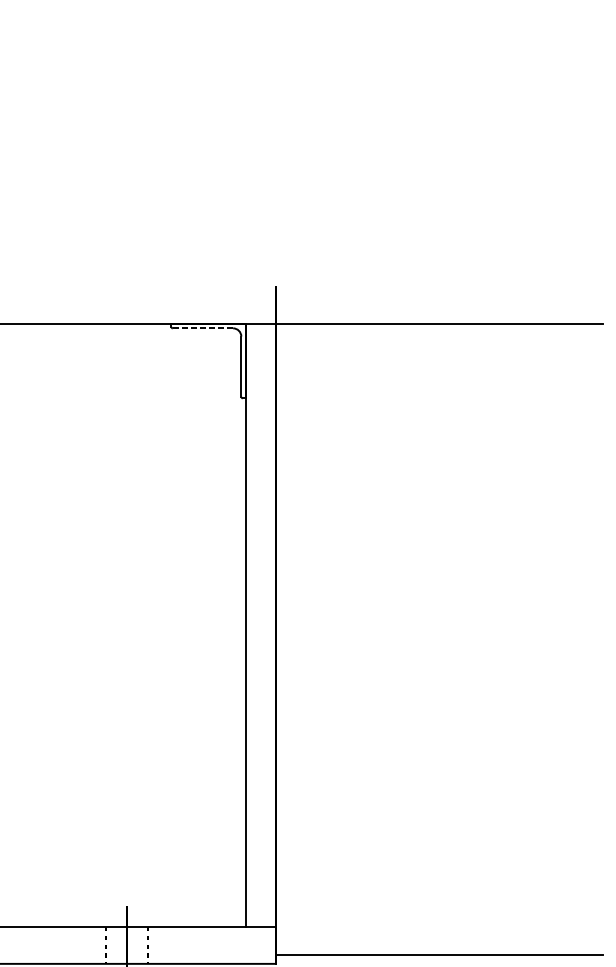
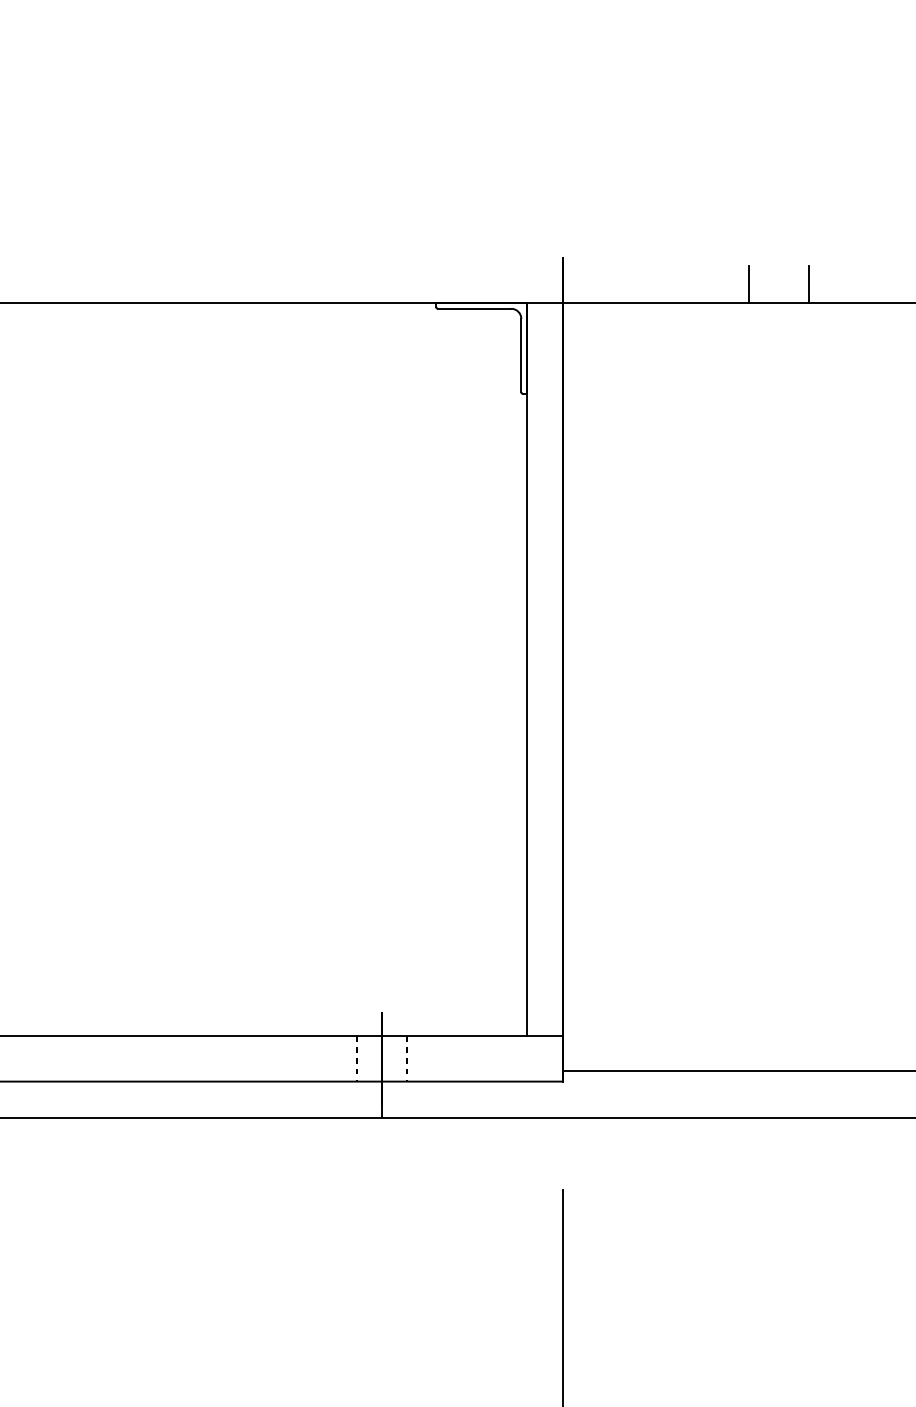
line: (428, 308) -> (748, 284), added
line: (477, 308) -> (808, 284), added
line: (202, 328) -> (474, 308), dashed -> solid

